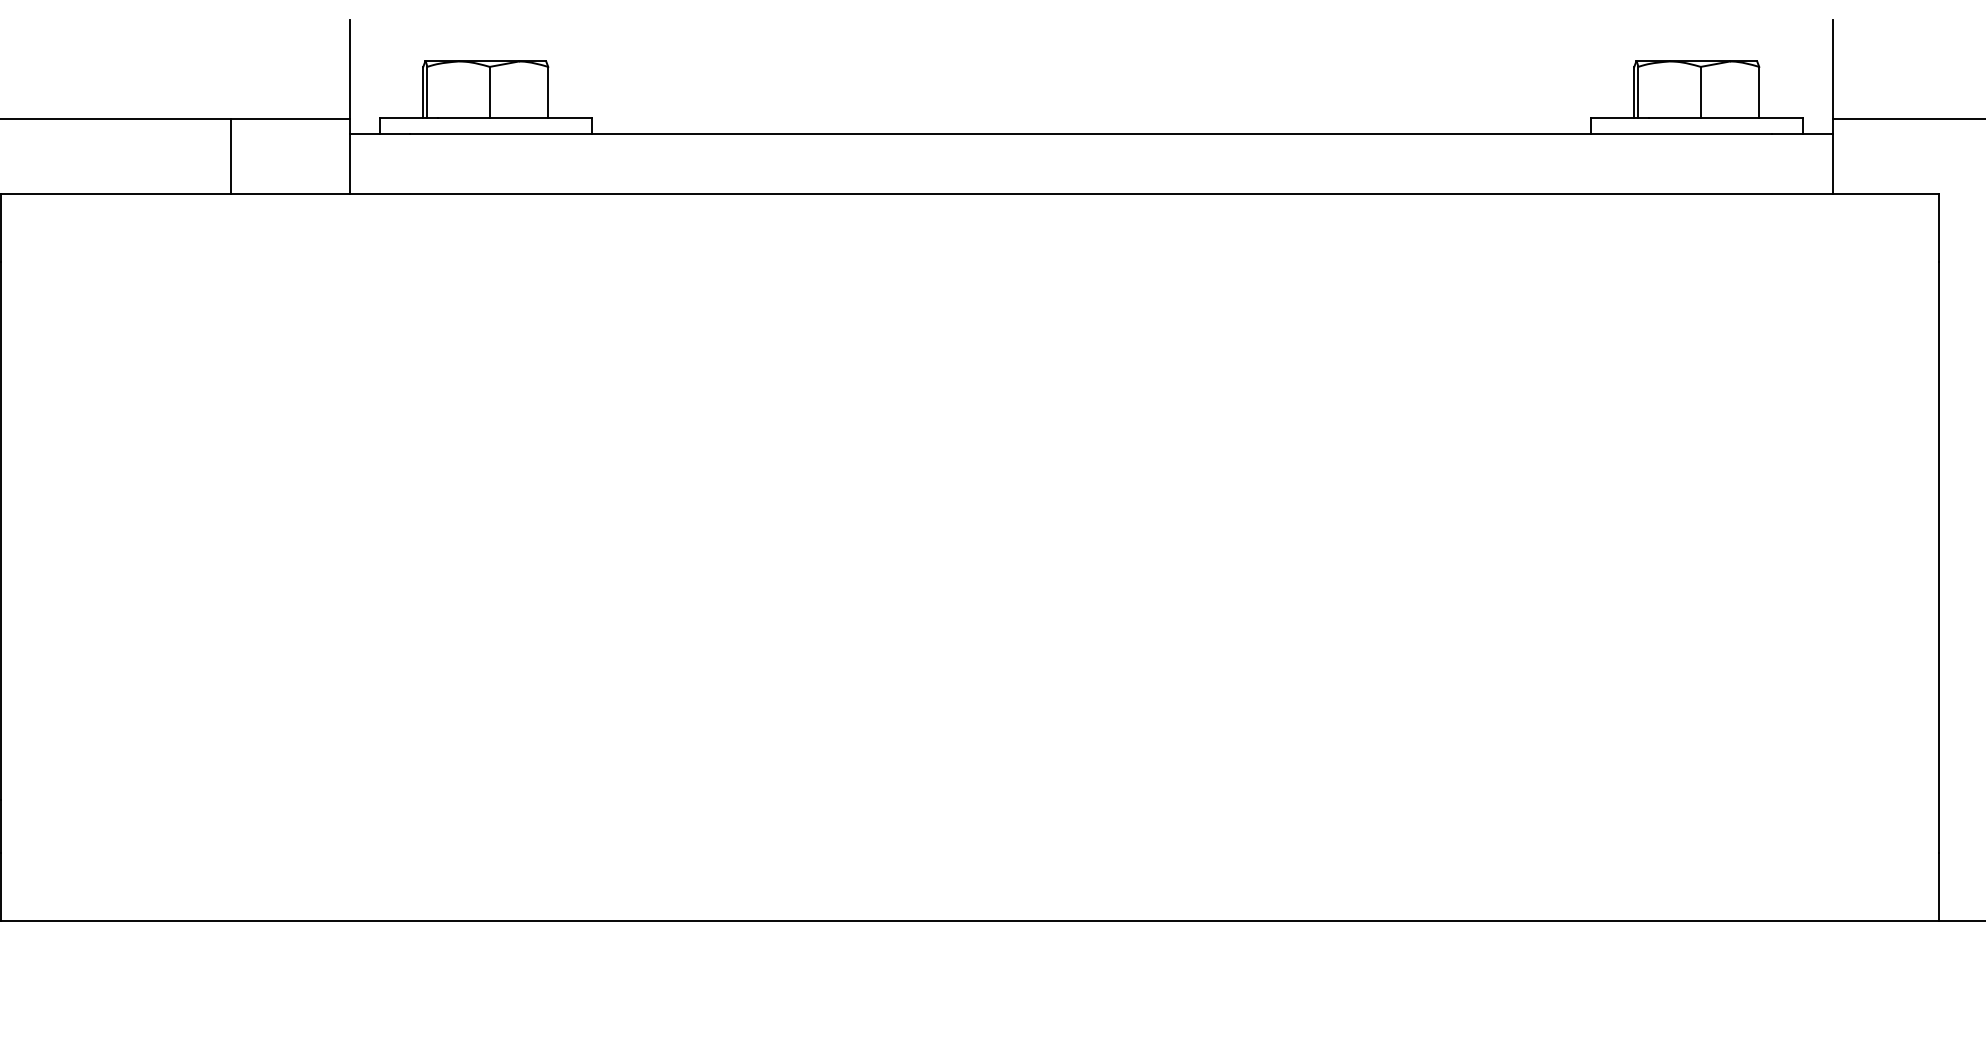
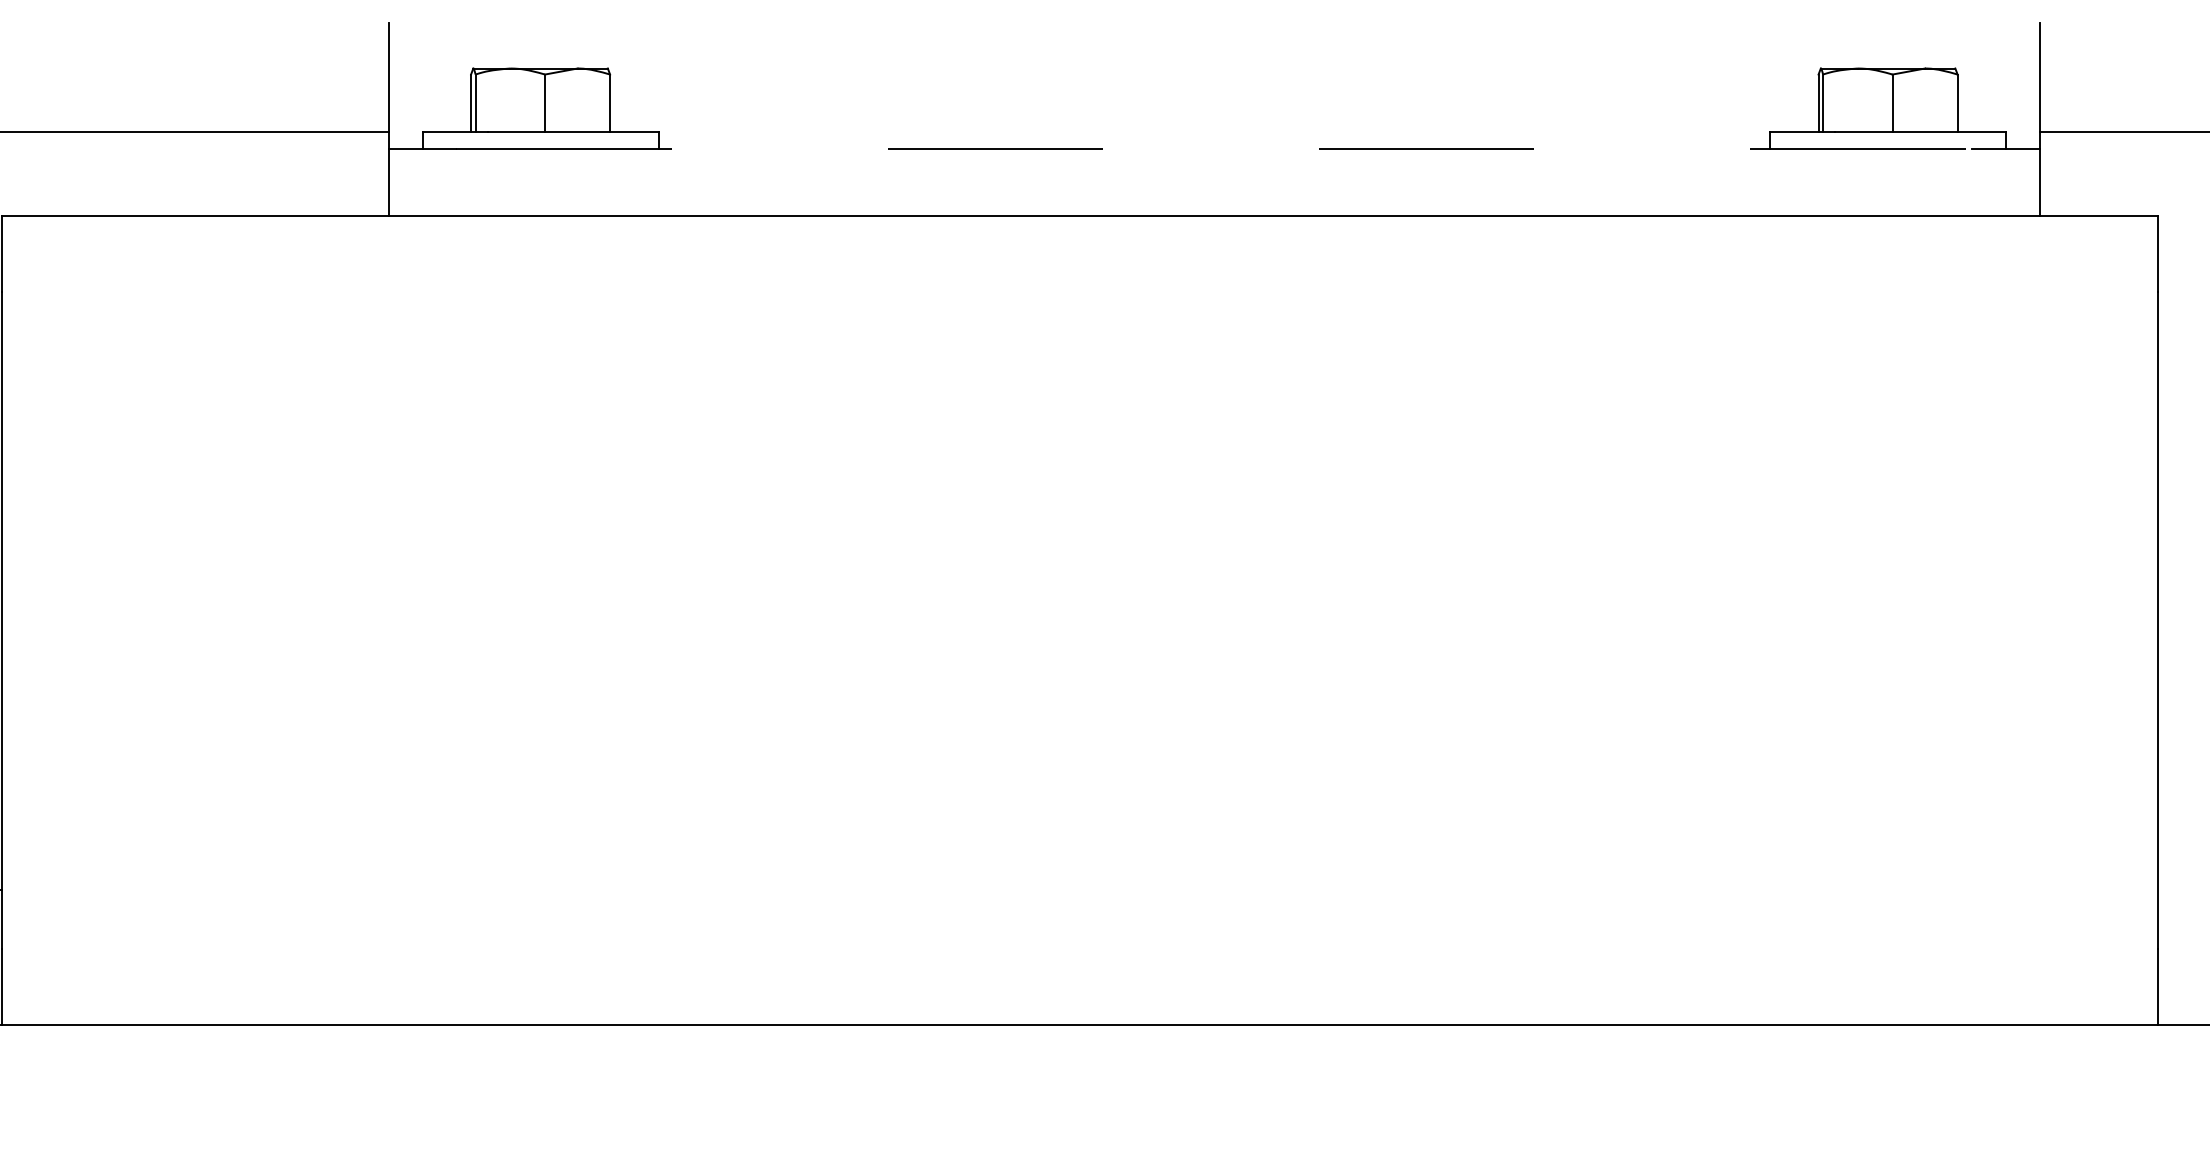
line: (1091, 133) -> (1214, 148), solid -> dashed
line: (230, 156) -> (256, 174), removed

